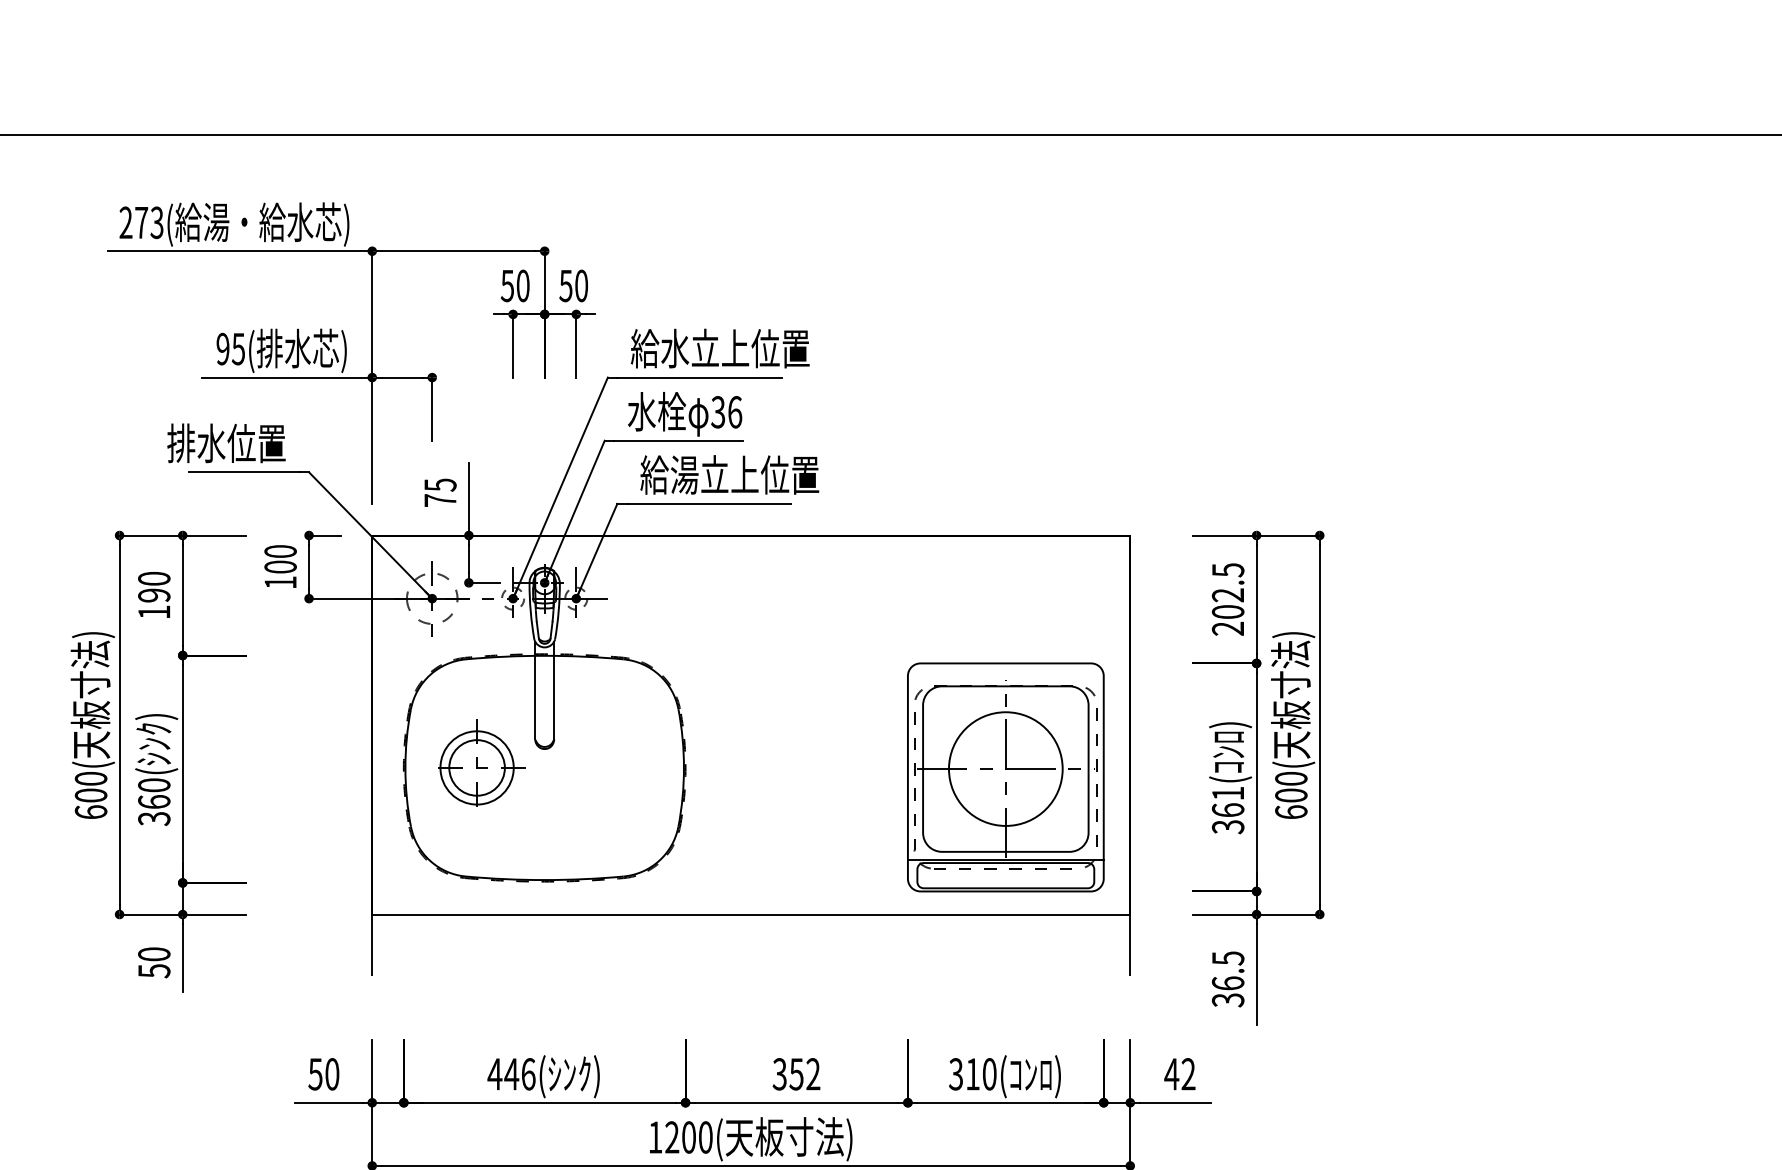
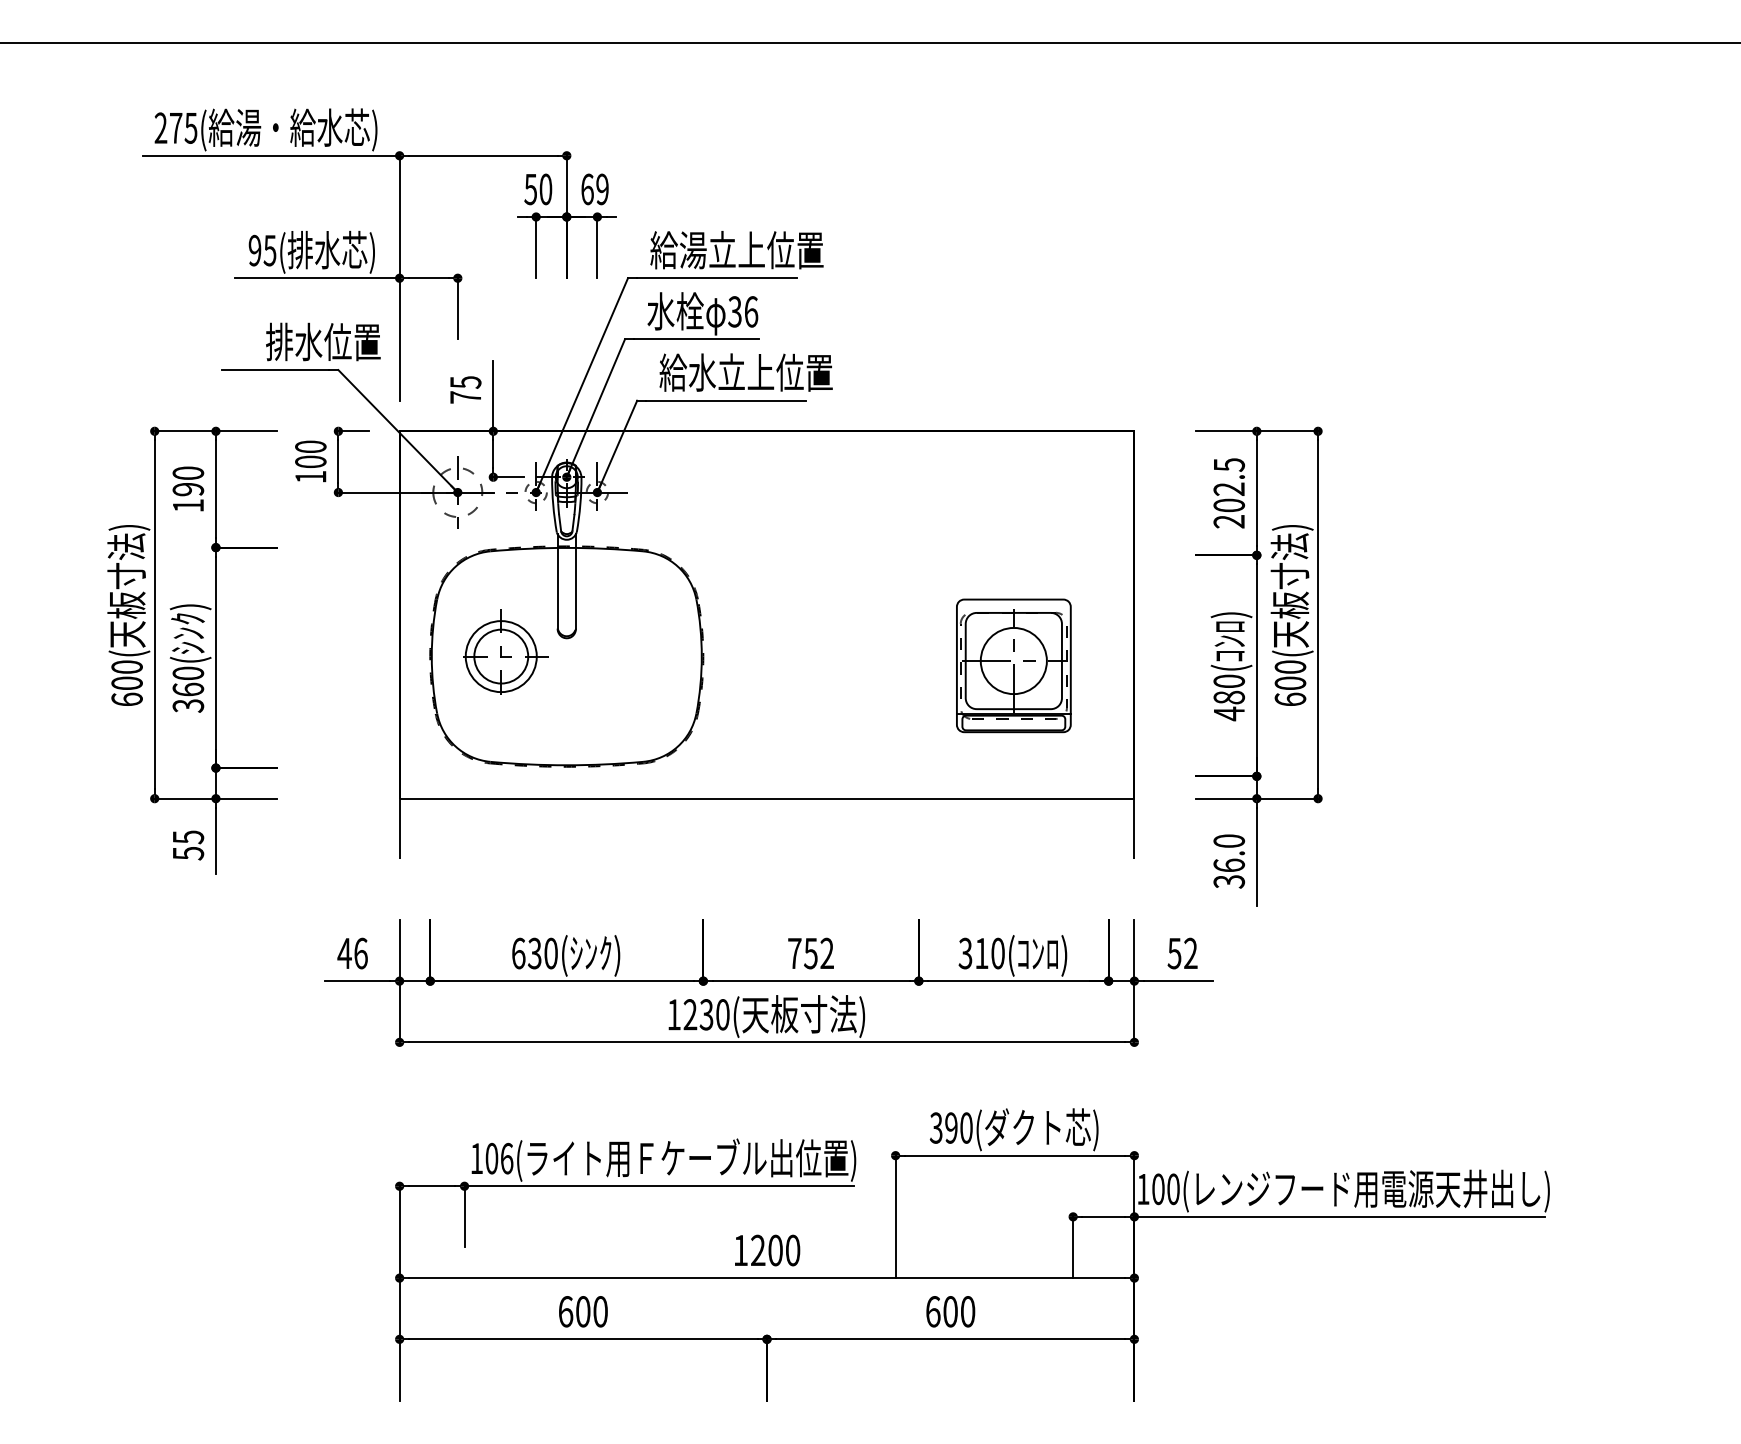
text: (157, 222) -> (191, 127), 273( -> 275(
text: (573, 286) -> (594, 189), 50 -> 69
text: (674, 348) -> (692, 250), 給水立上位置 -> 給湯立上位置
text: (226, 442) -> (323, 341), moved
text: (684, 474) -> (702, 372), 給湯立上位置 -> 給水立上位置
part: (1005, 777) -> (1013, 665), size x0.6
text: (1228, 810) -> (1229, 697), 361( -> 480(
text: (154, 954) -> (188, 837), 50 -> 55
text: (1227, 958) -> (1228, 841), 36.5 -> 36.0
text: (323, 1074) -> (352, 953), 50 -> 46
text: (511, 1074) -> (534, 953), 446( -> 630(
text: (779, 1074) -> (794, 953), 352 -> 752
text: (1171, 1074) -> (1174, 953), 42 -> 52
text: (688, 1137) -> (706, 1014), 1200( -> 1230(

